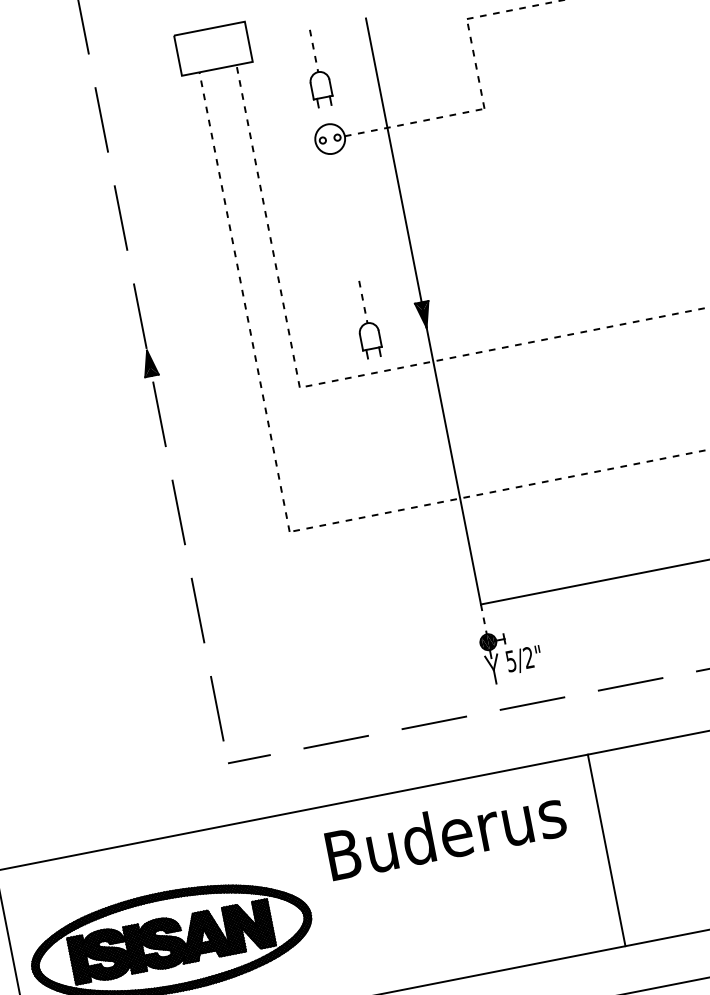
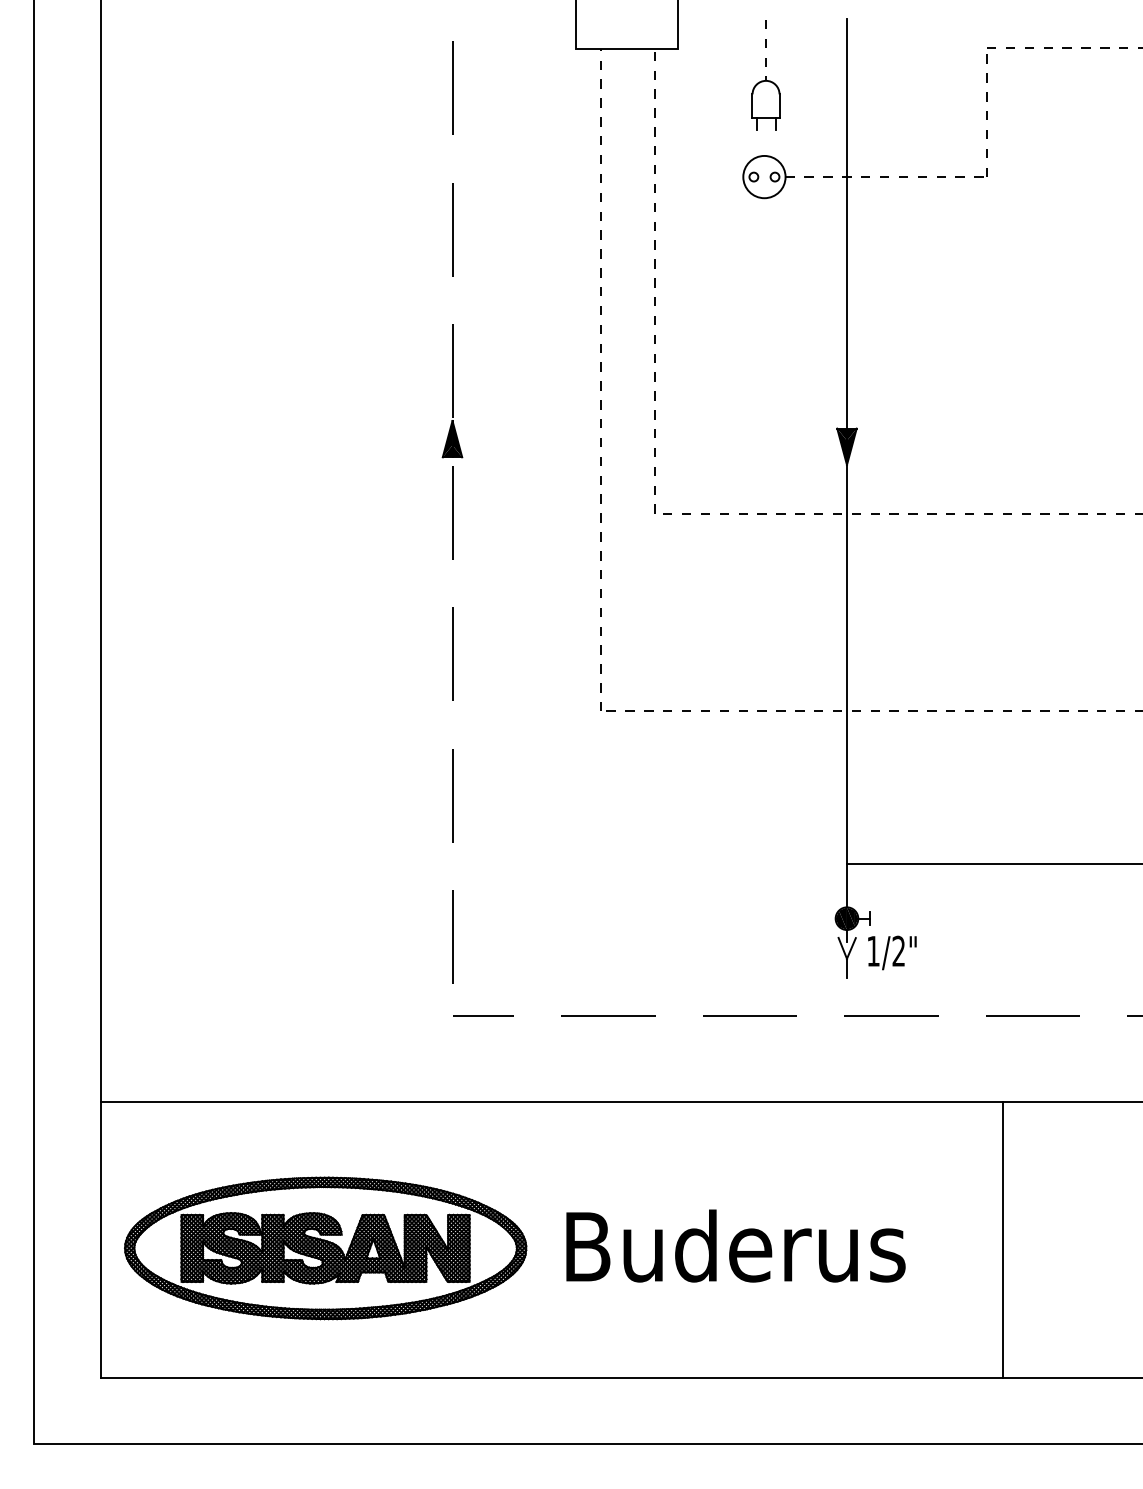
part: (366, 319) -> (765, 437), removed
line: (483, 619) -> (846, 885), dashed -> solid
text: (511, 661) -> (873, 951), 5/2" -> 1/2"
text: (445, 833) -> (735, 1245), moved
line: (606, 850) -> (1002, 1239), moved

